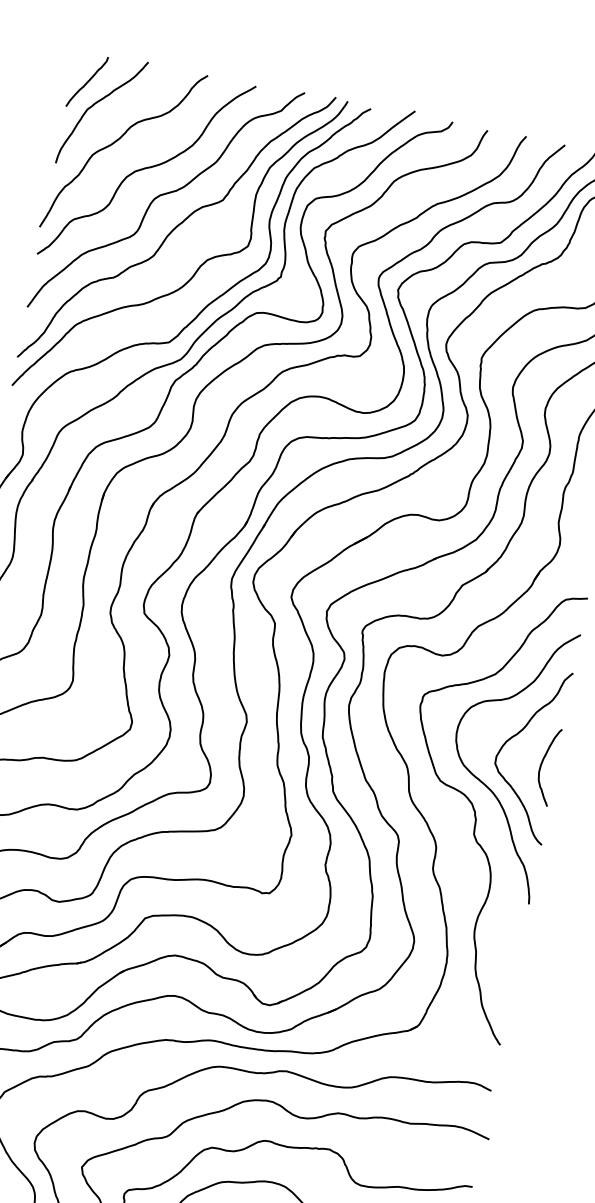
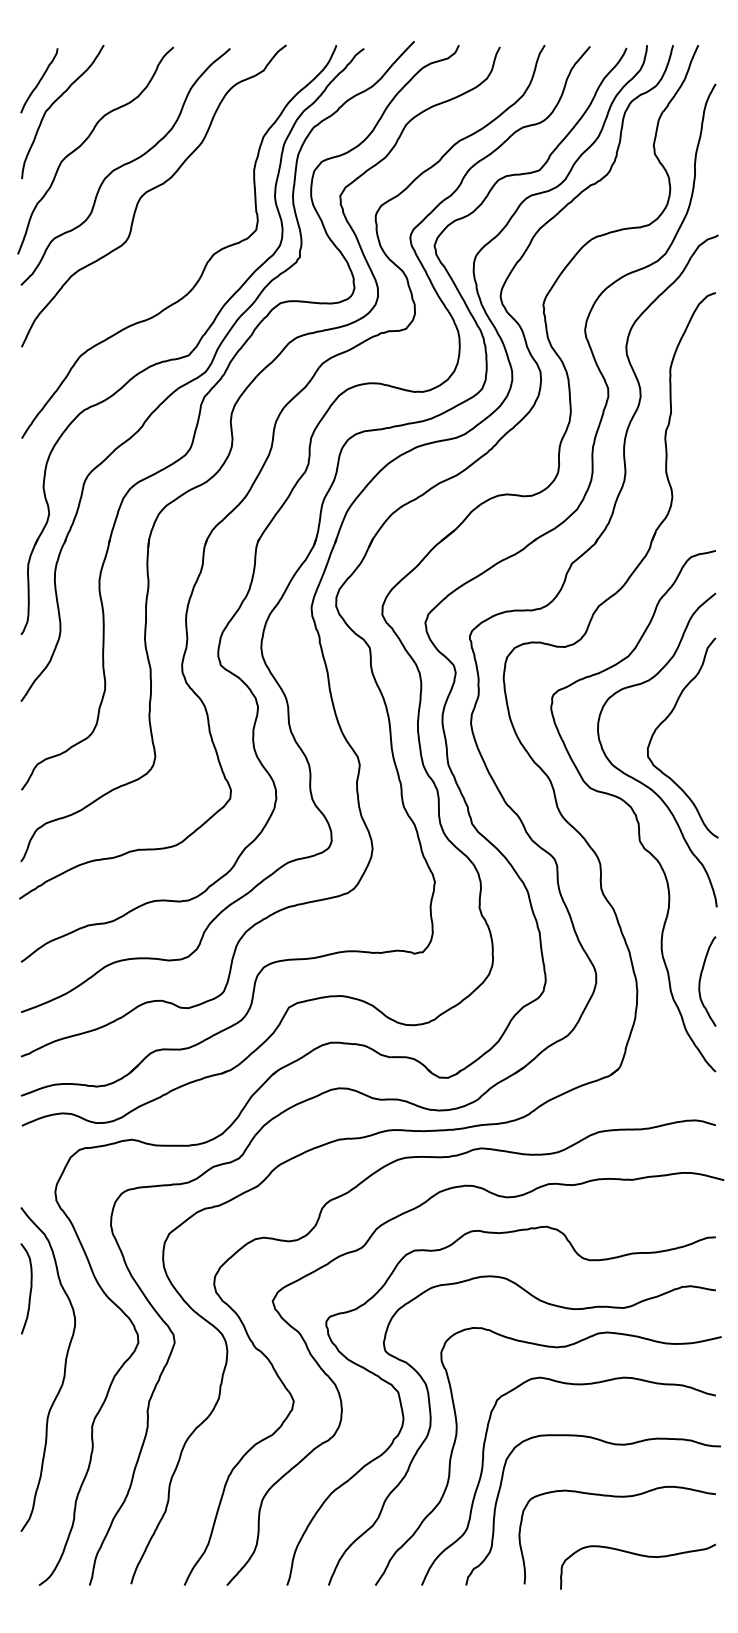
curve: (176, 227) -> (171, 224), removed
curve: (542, 763) -> (701, 978), moved

